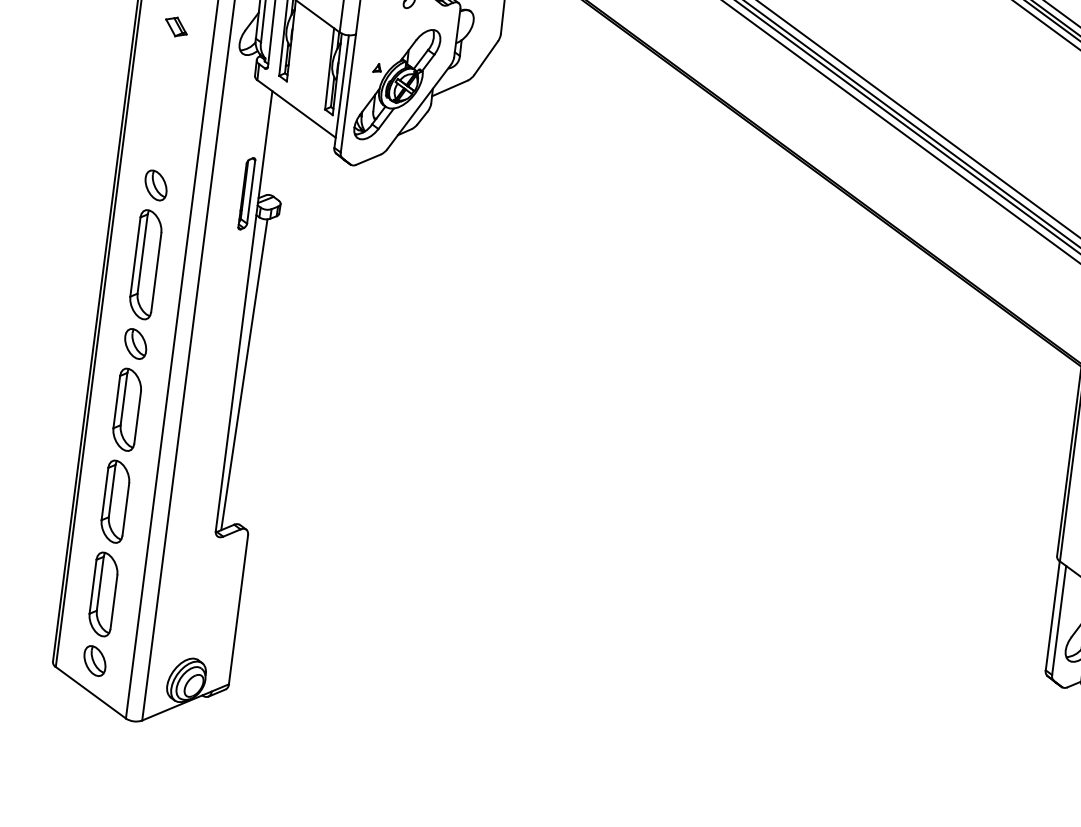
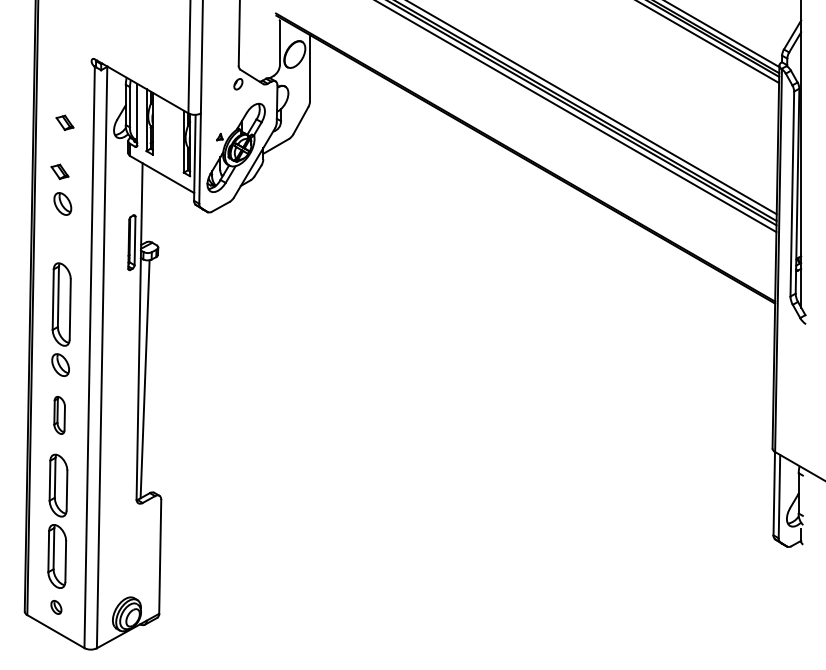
part: (162, 89) -> (59, 171), added
part: (155, 184) -> (62, 203), moved
part: (126, 409) -> (59, 415), size x0.6
part: (95, 661) -> (56, 607), size x0.6

